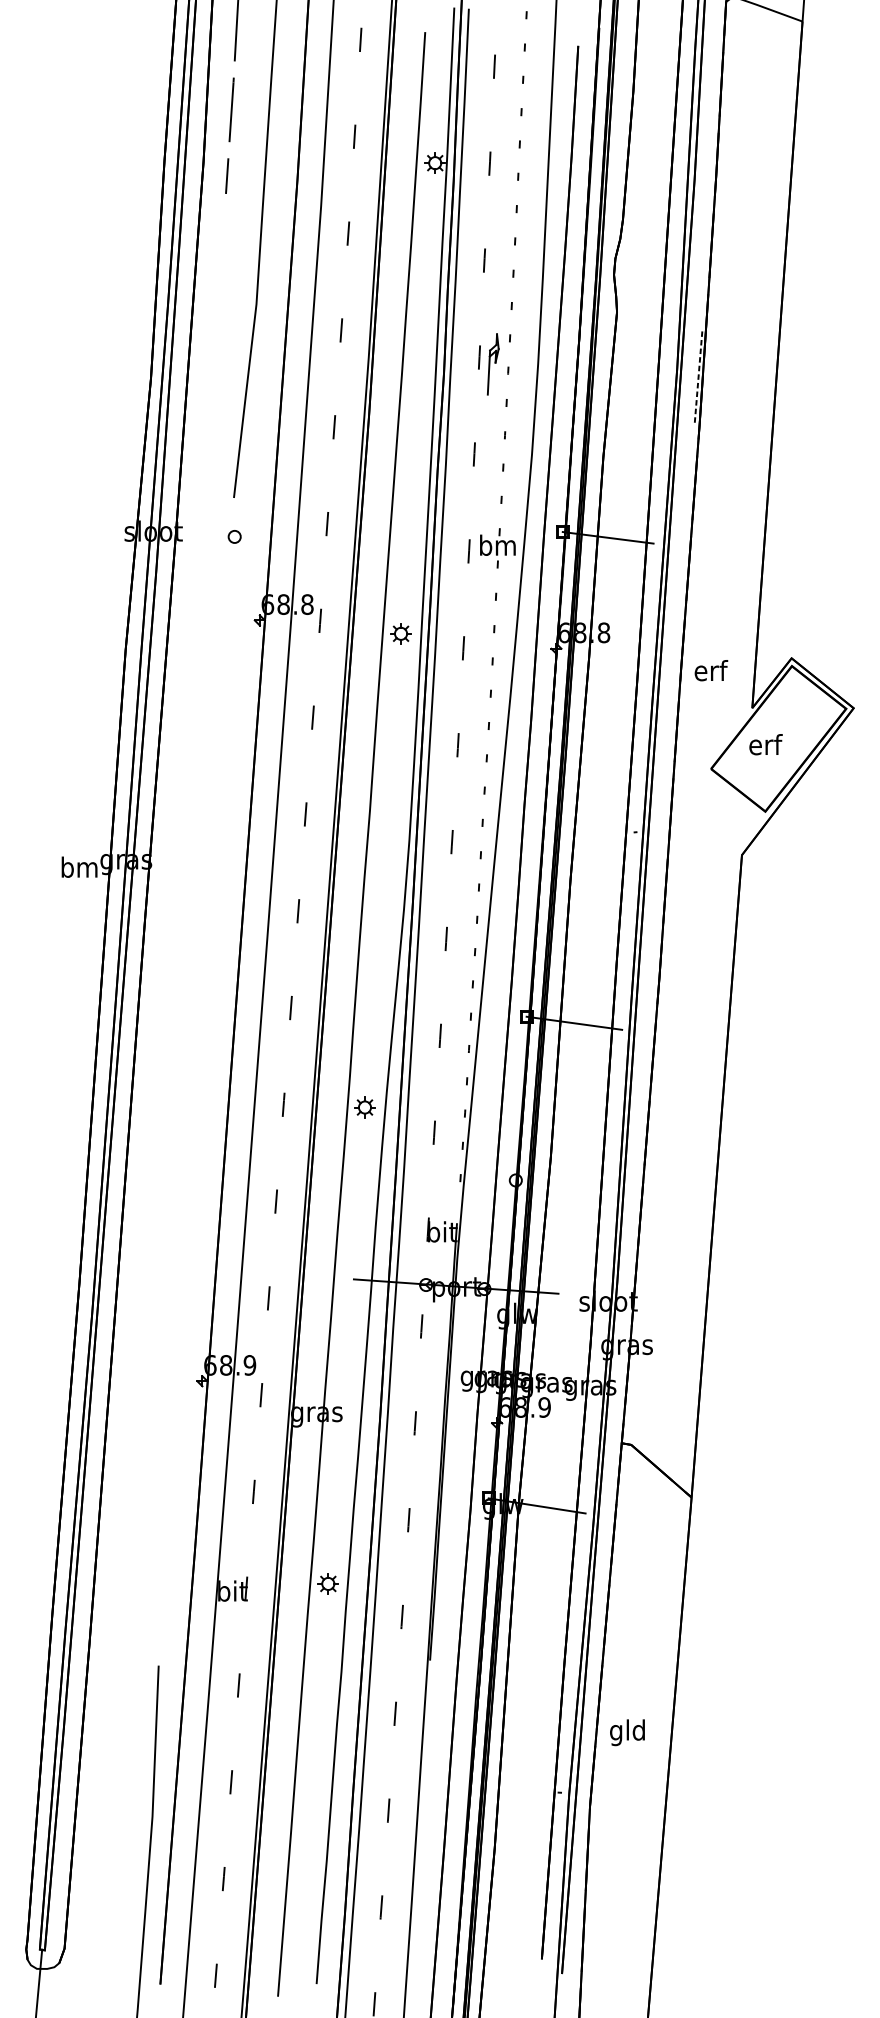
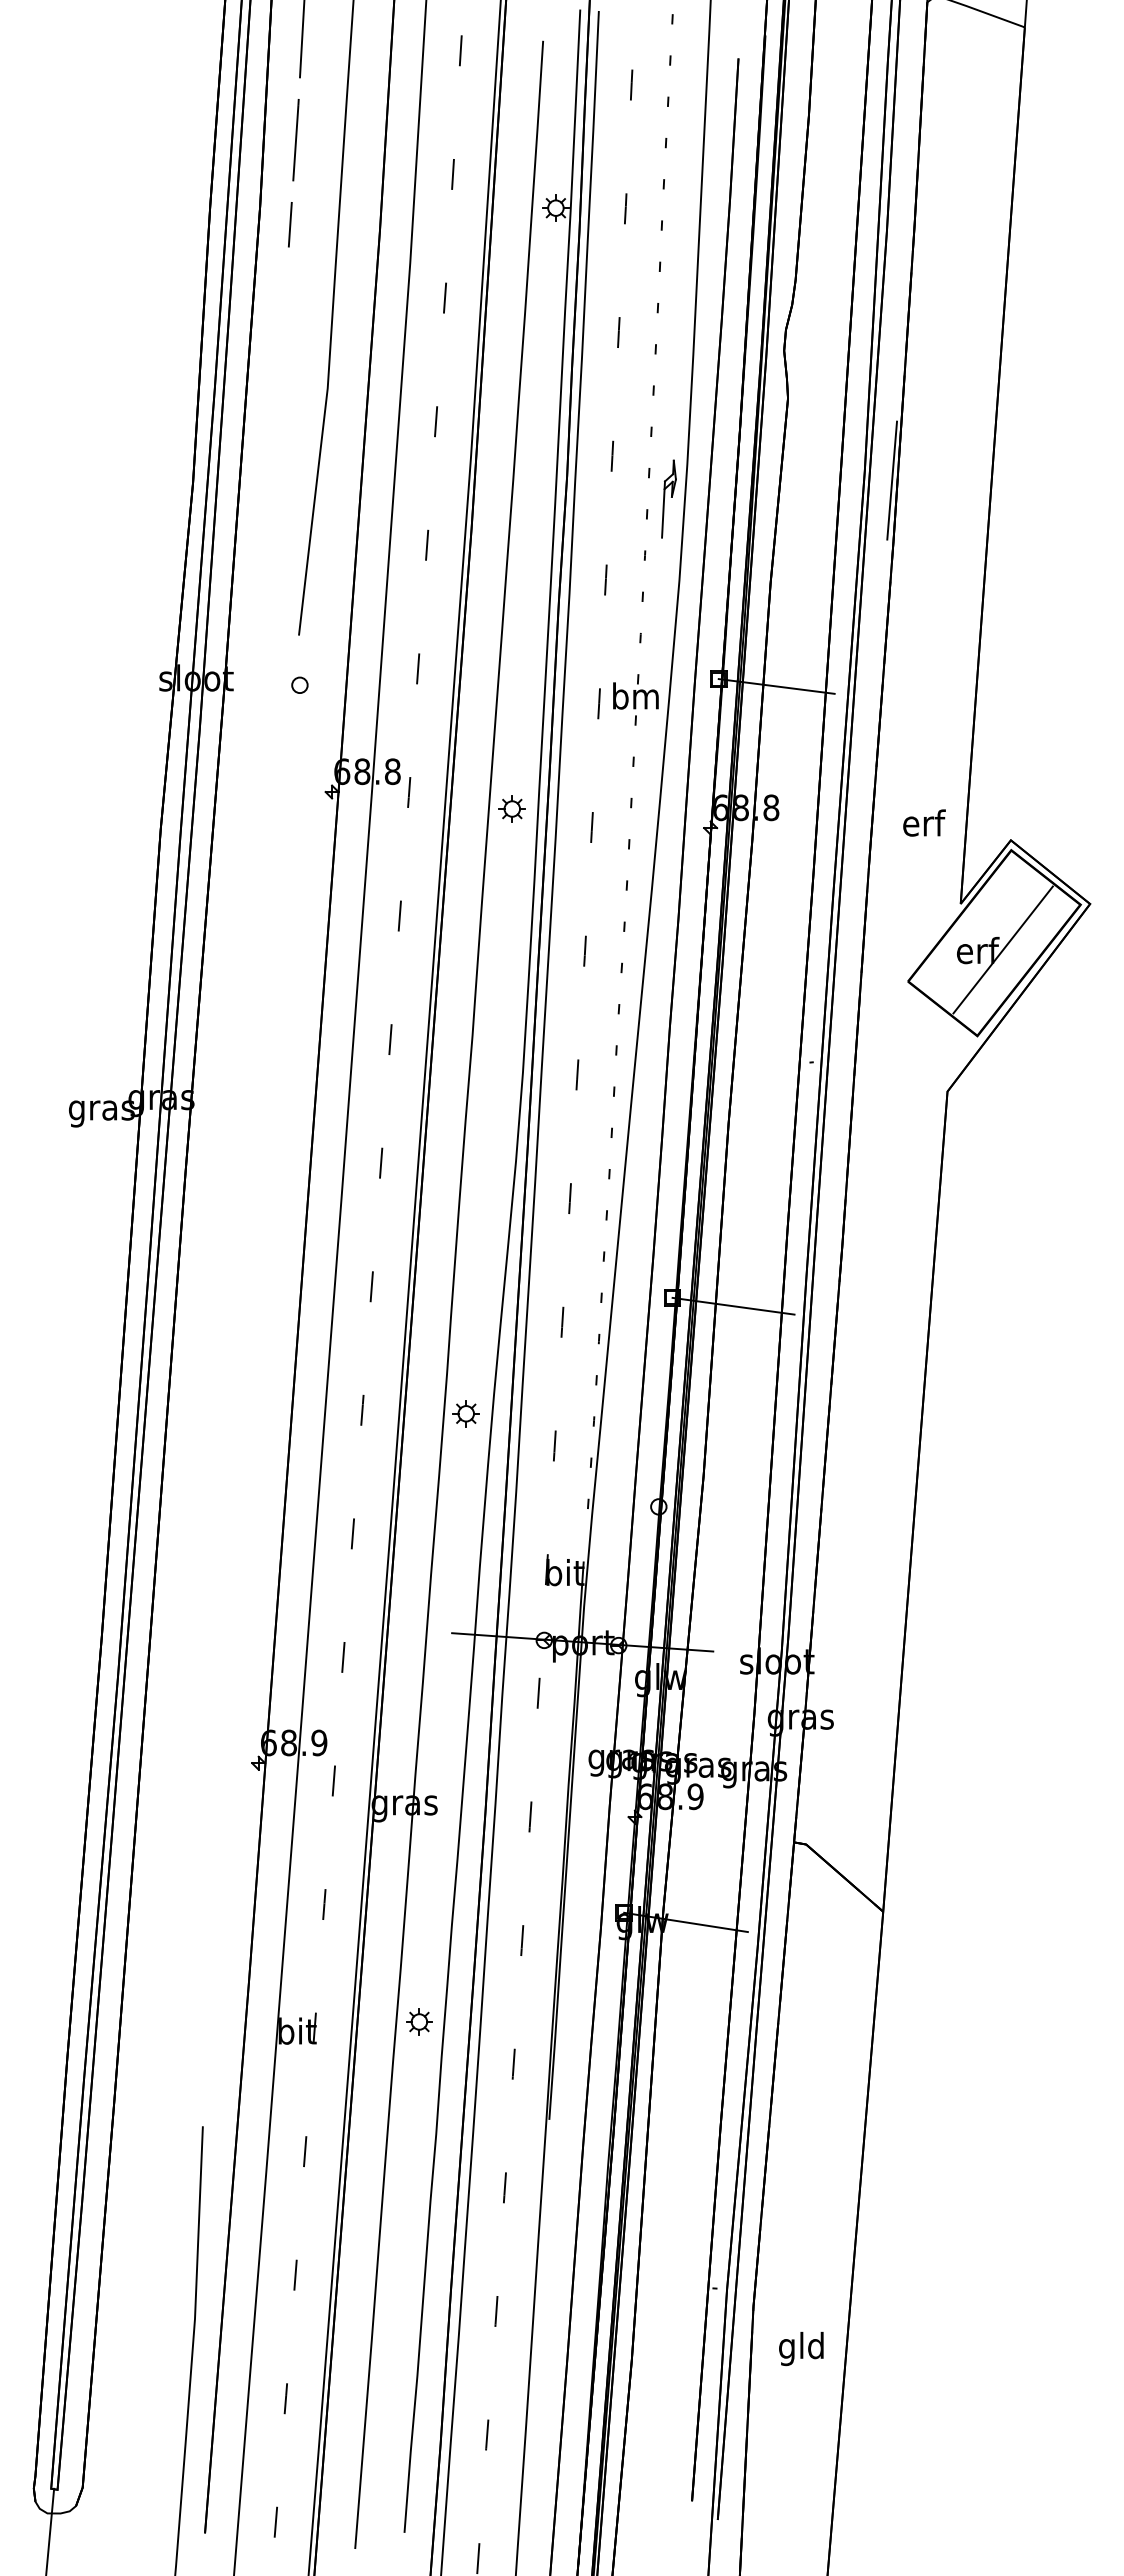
part: (492, 363) -> (668, 498), moved
line: (698, 376) -> (892, 480), dashed -> solid
text: (711, 670) -> (924, 822), moved
line: (785, 743) -> (1002, 949), added
text: (79, 869) -> (101, 1110), bm -> gras
text: (627, 1733) -> (801, 2349), moved

